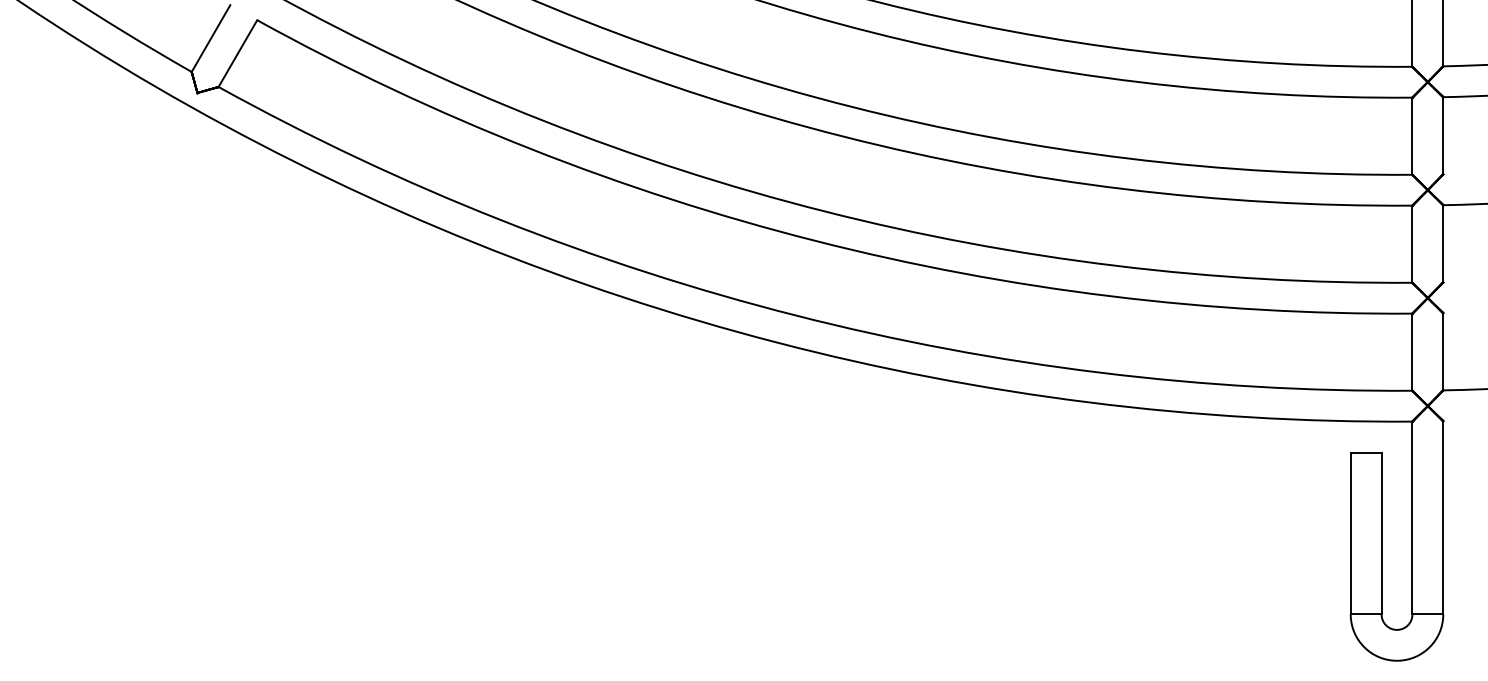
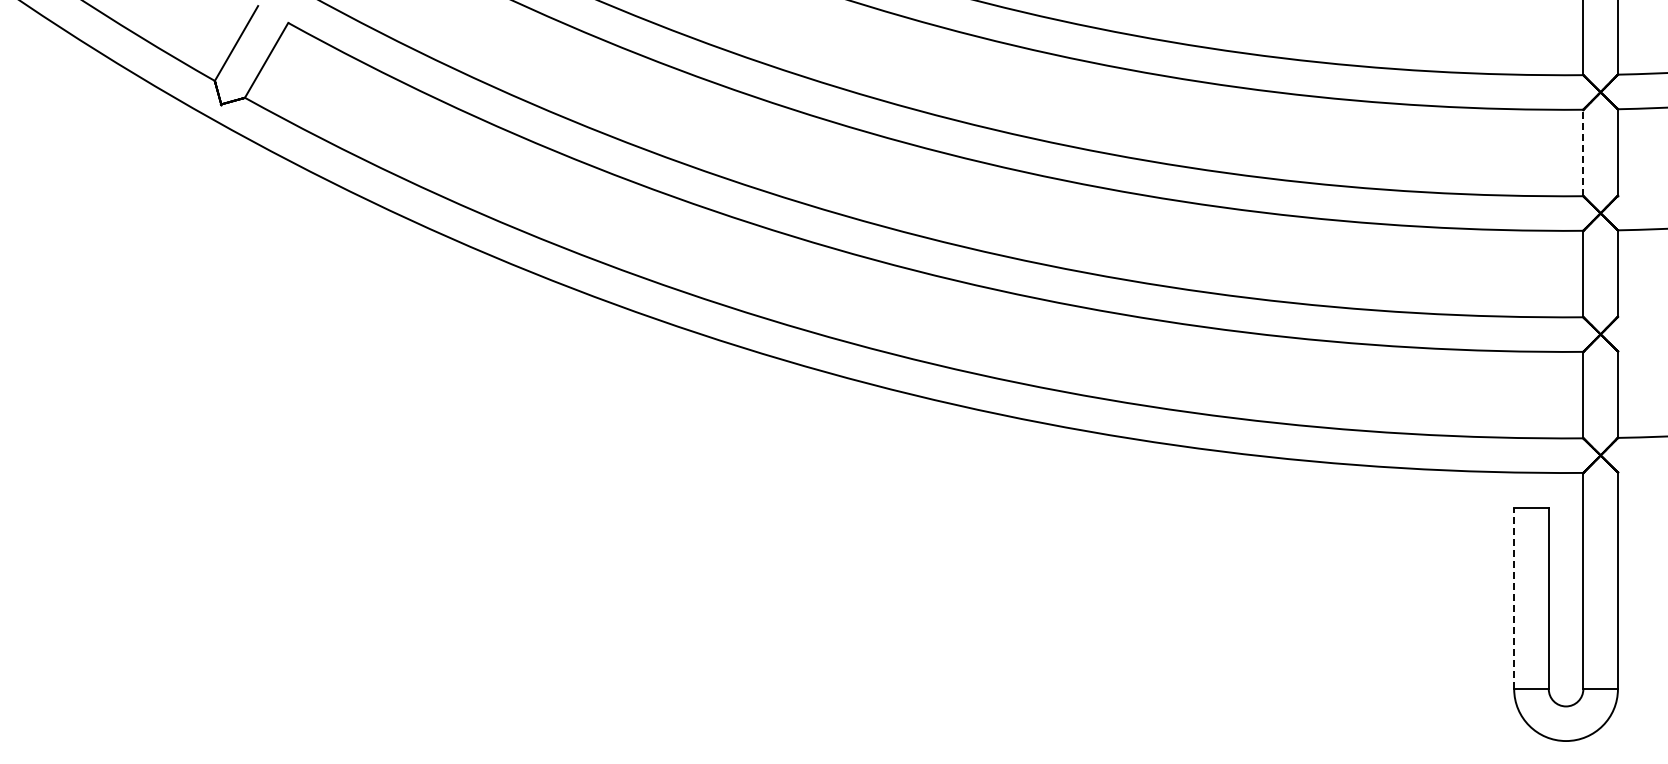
line: (1412, 135) -> (1583, 152), solid -> dashed
line: (1351, 533) -> (1514, 598), solid -> dashed

